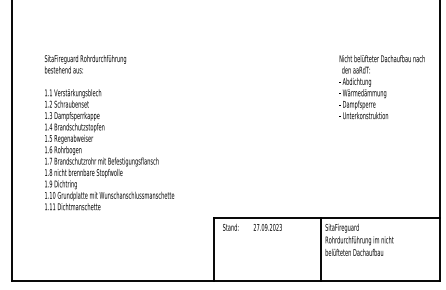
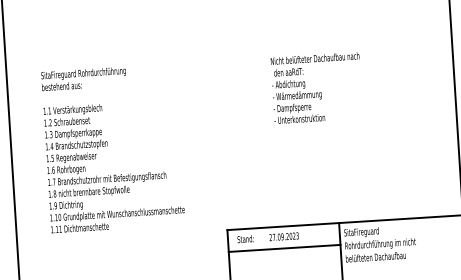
text: (381, 87) -> (316, 88), moved
line: (267, 238) -> (284, 248), added

